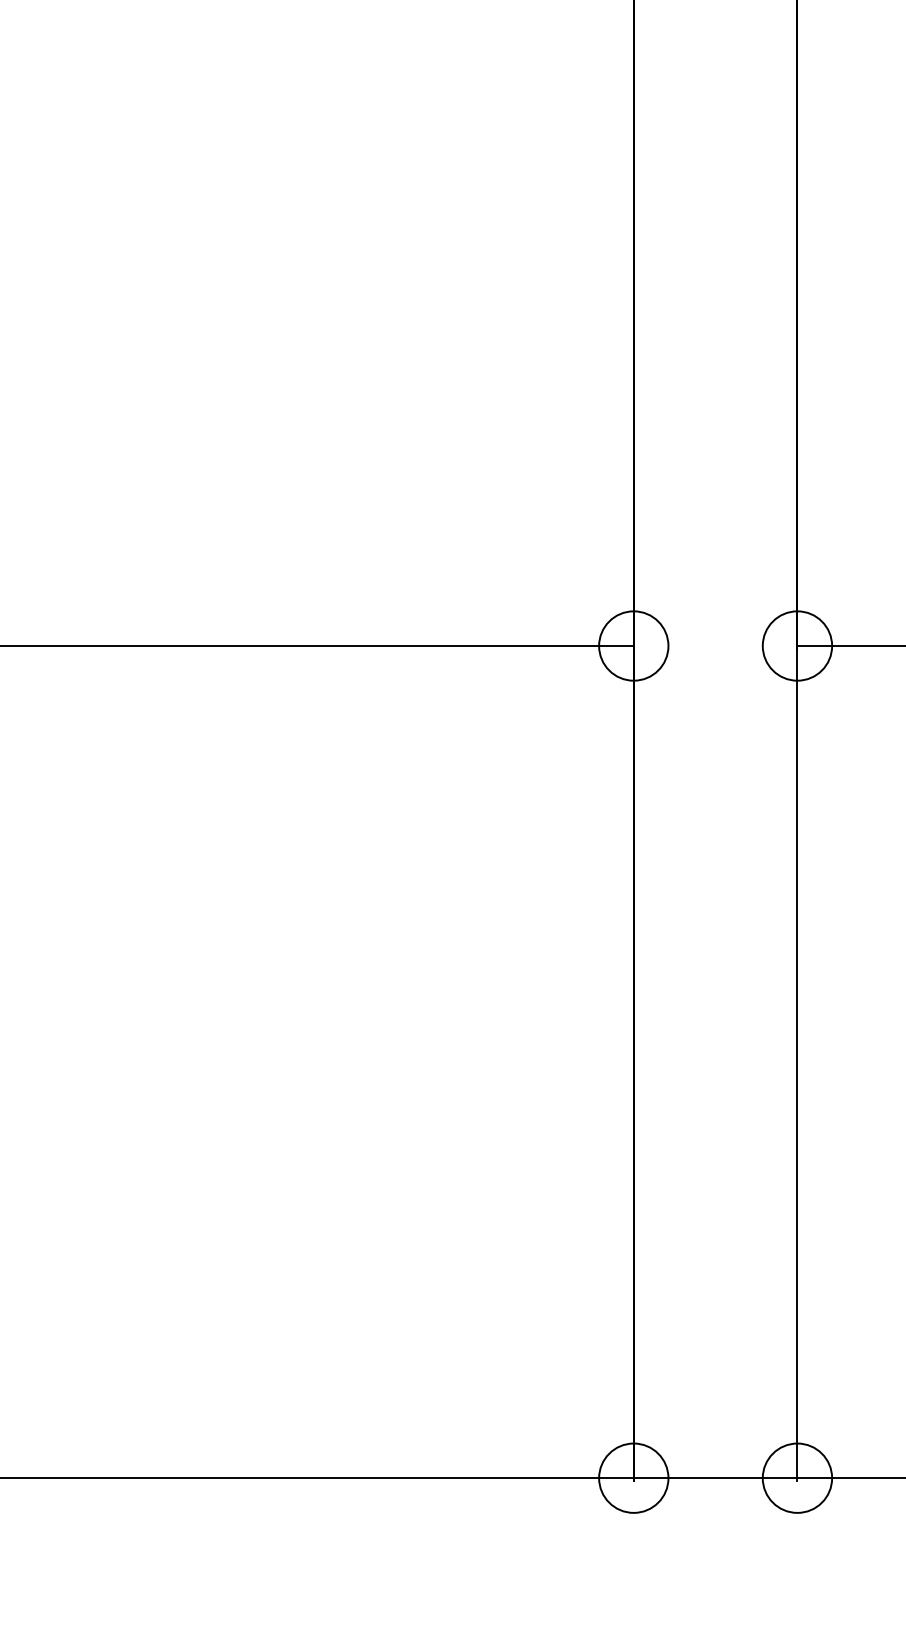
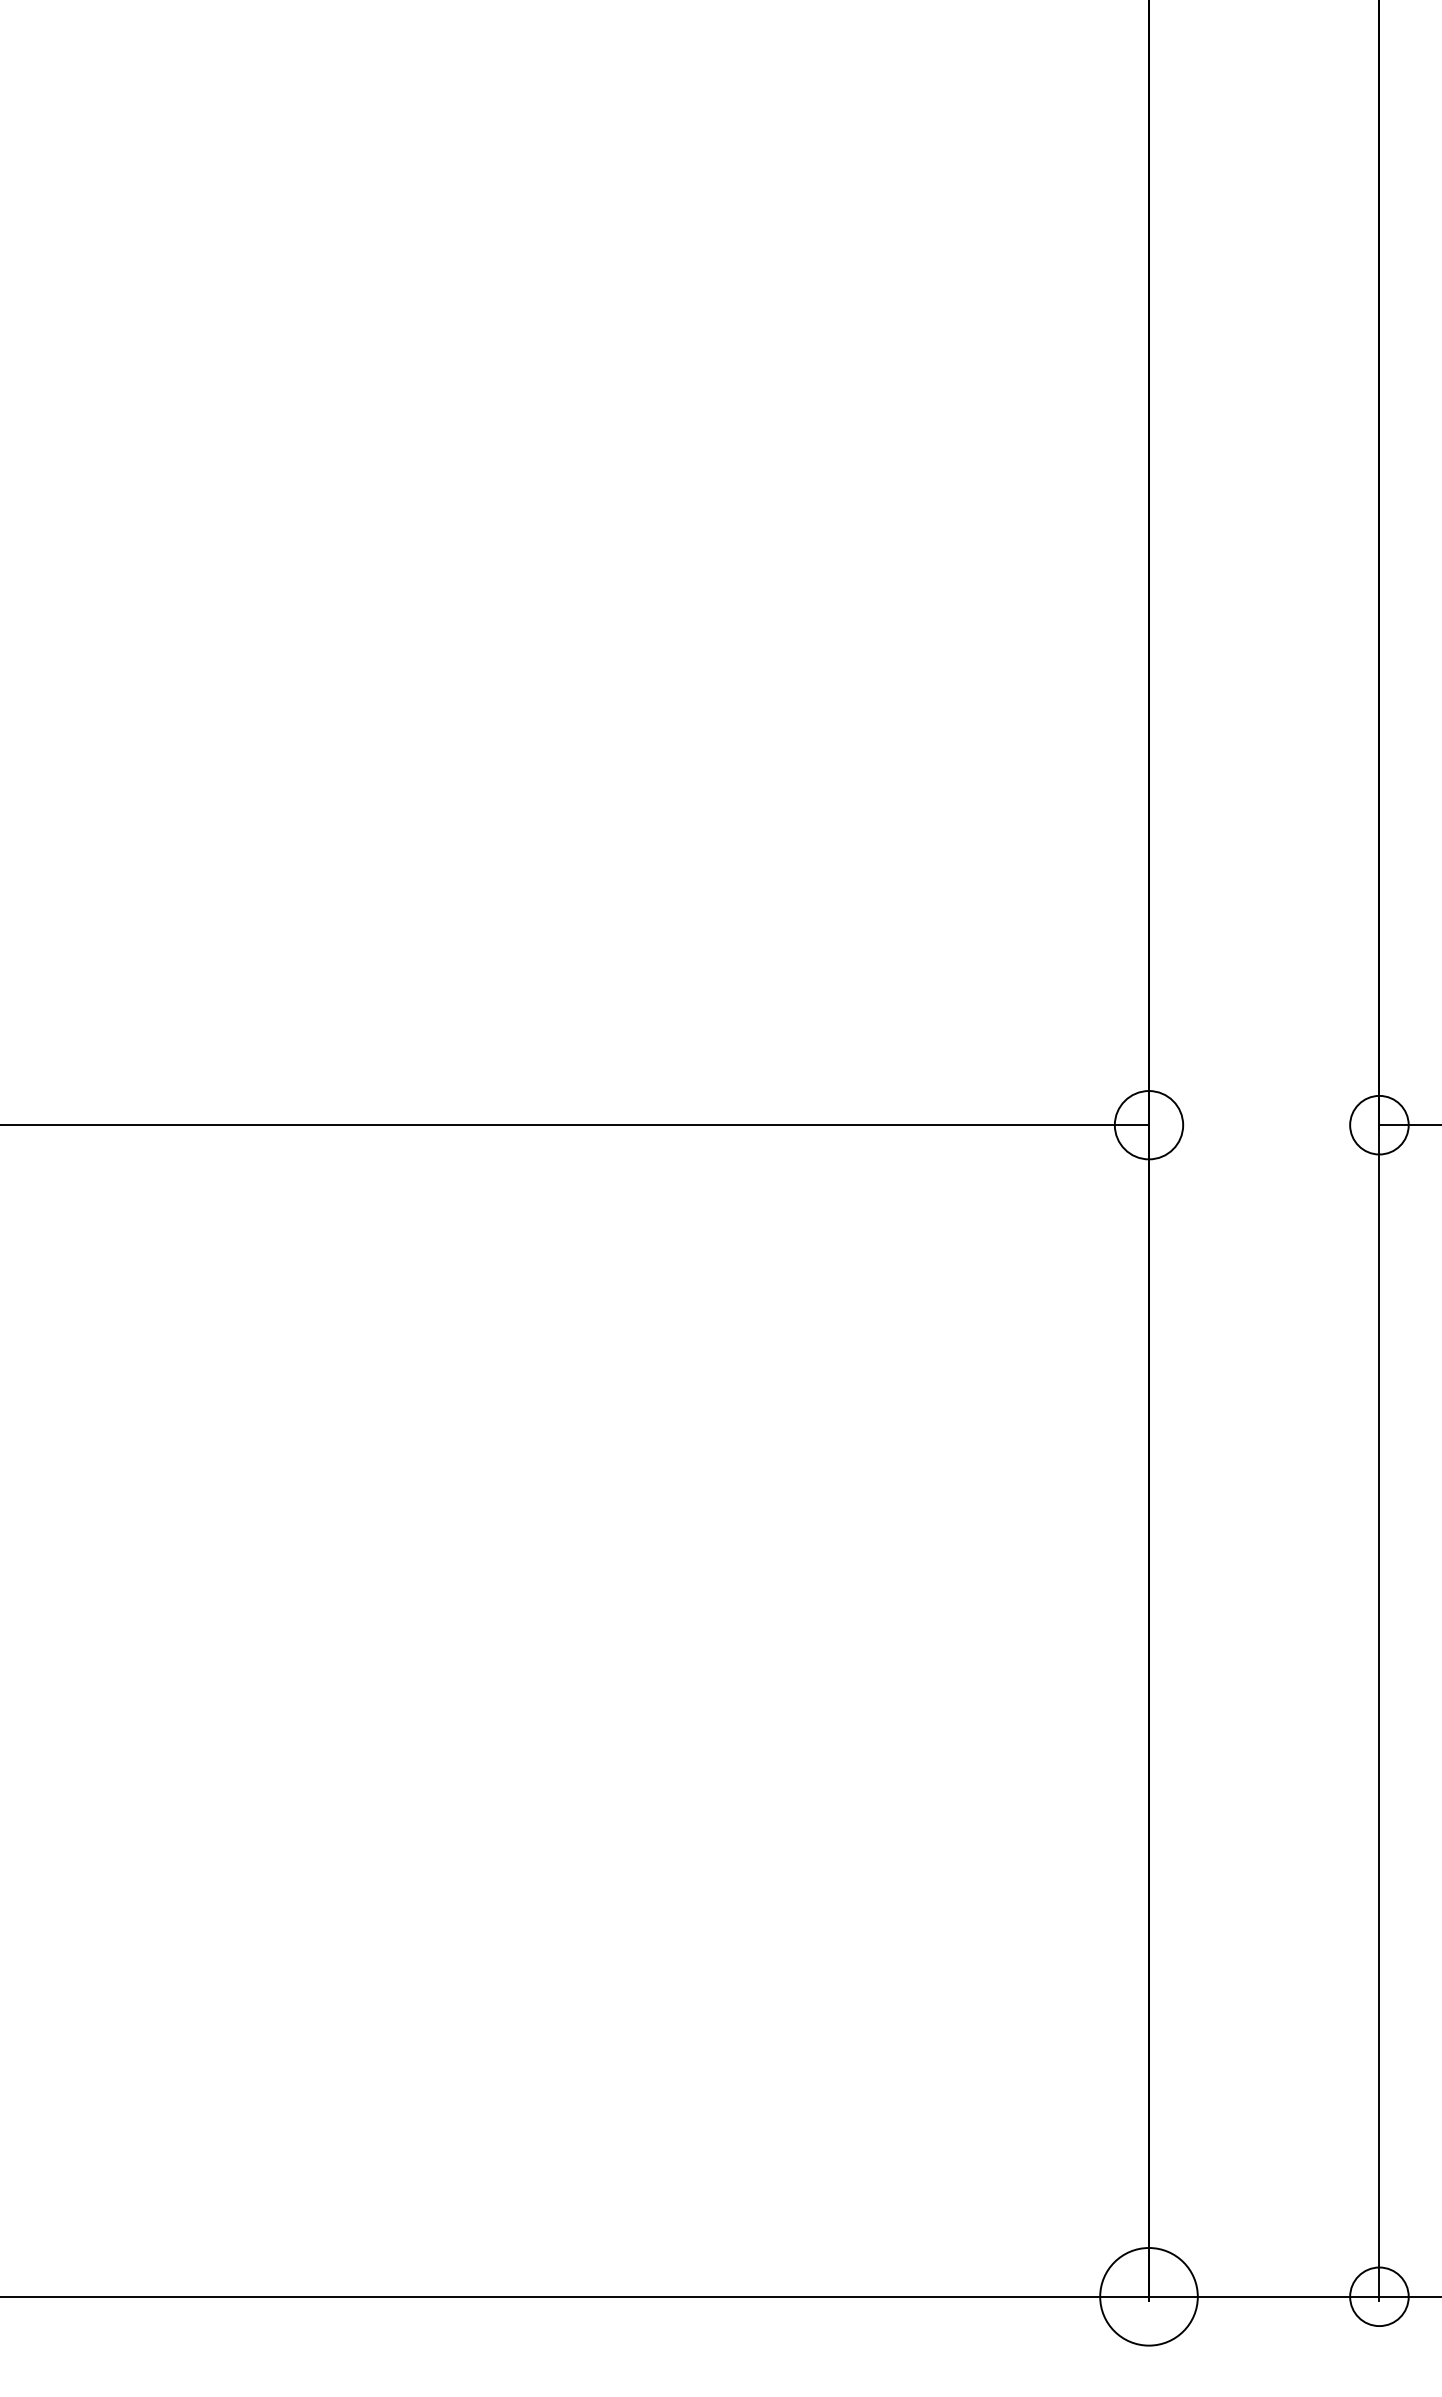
circle: (633, 646) -> (1148, 1125), size x0.7
circle: (797, 646) -> (1379, 1125), size x0.6
circle: (797, 1478) -> (1379, 2296), size x0.6

